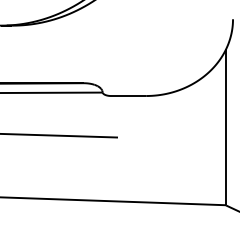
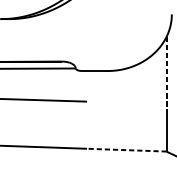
line: (226, 99) -> (167, 73), solid -> dashed
line: (171, 203) -> (126, 150), solid -> dashed

